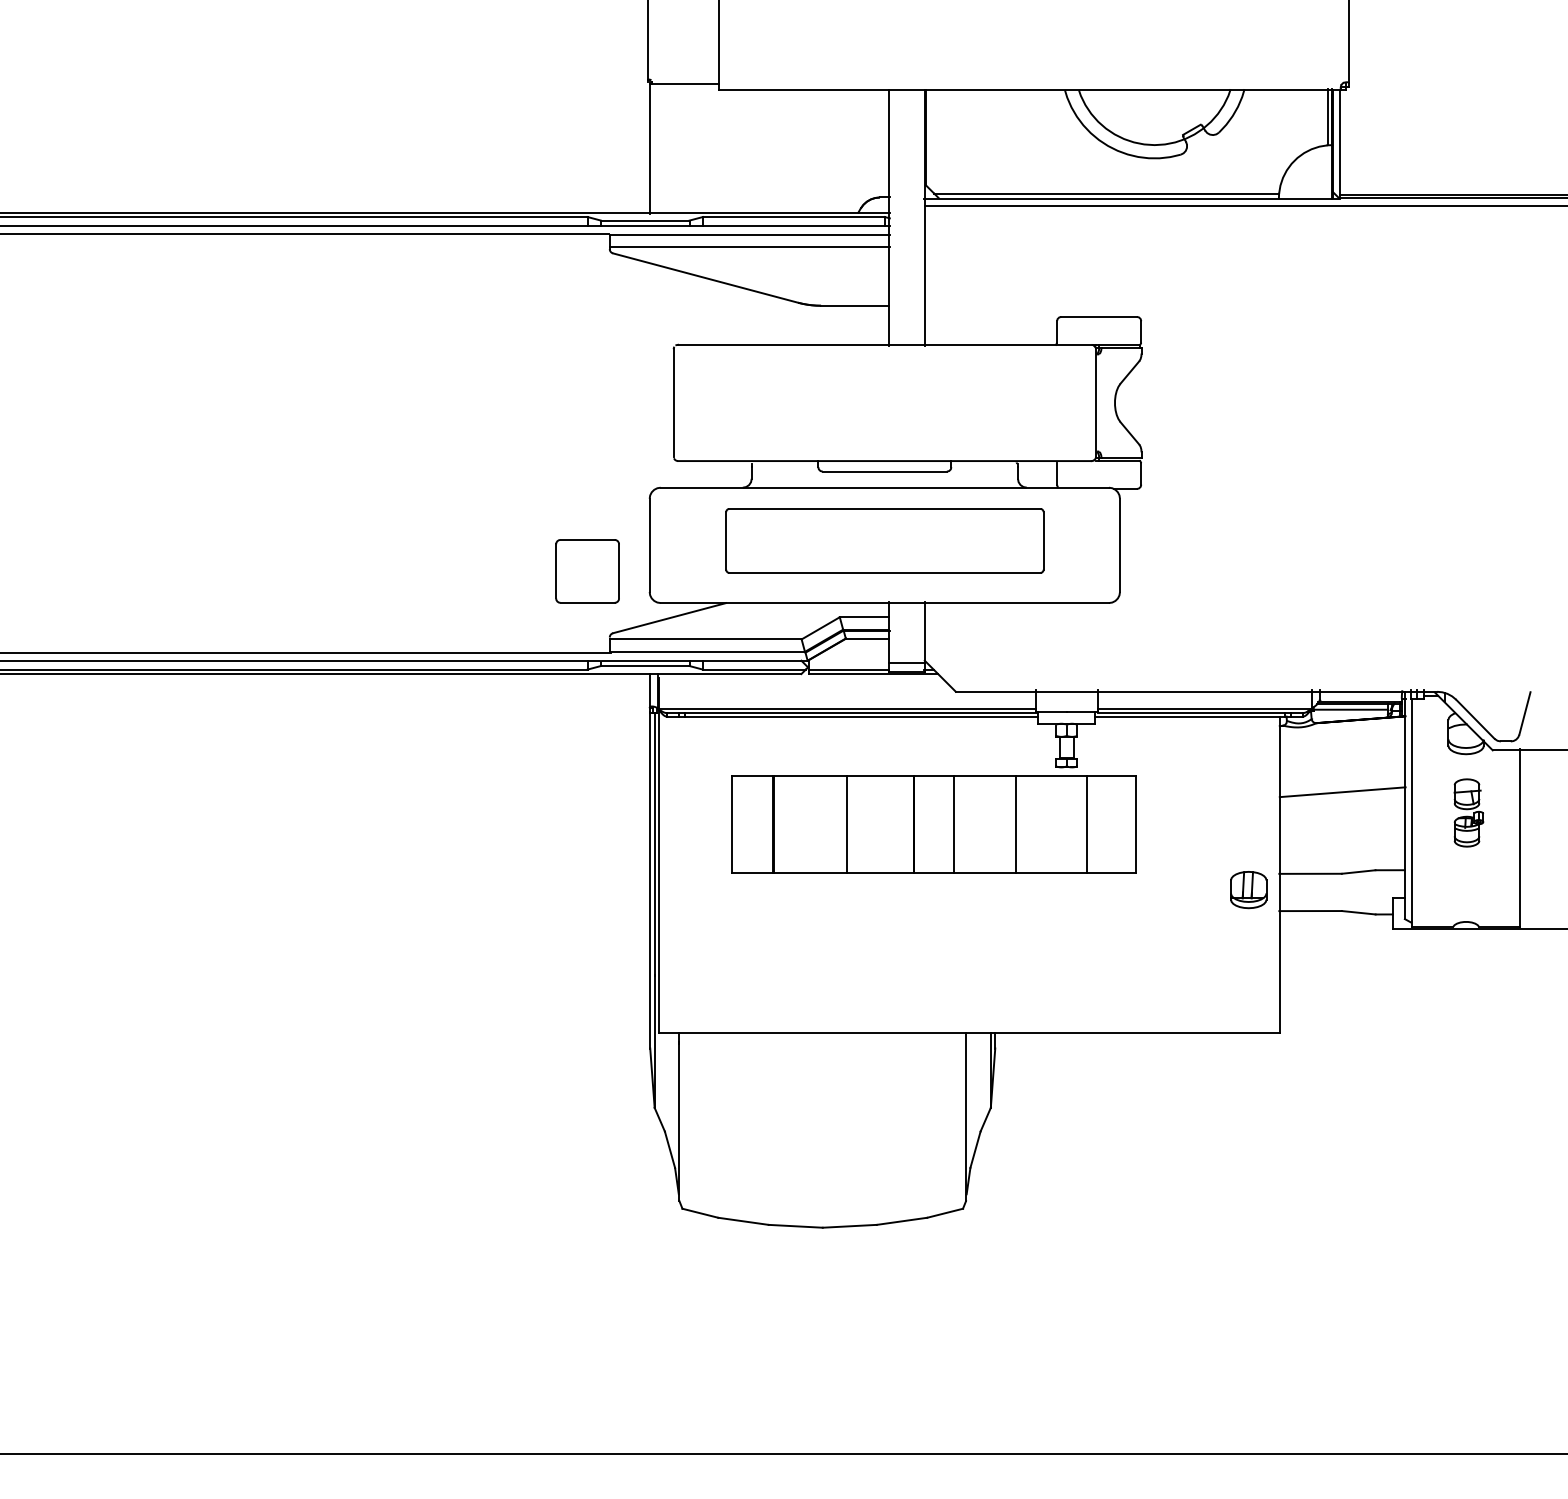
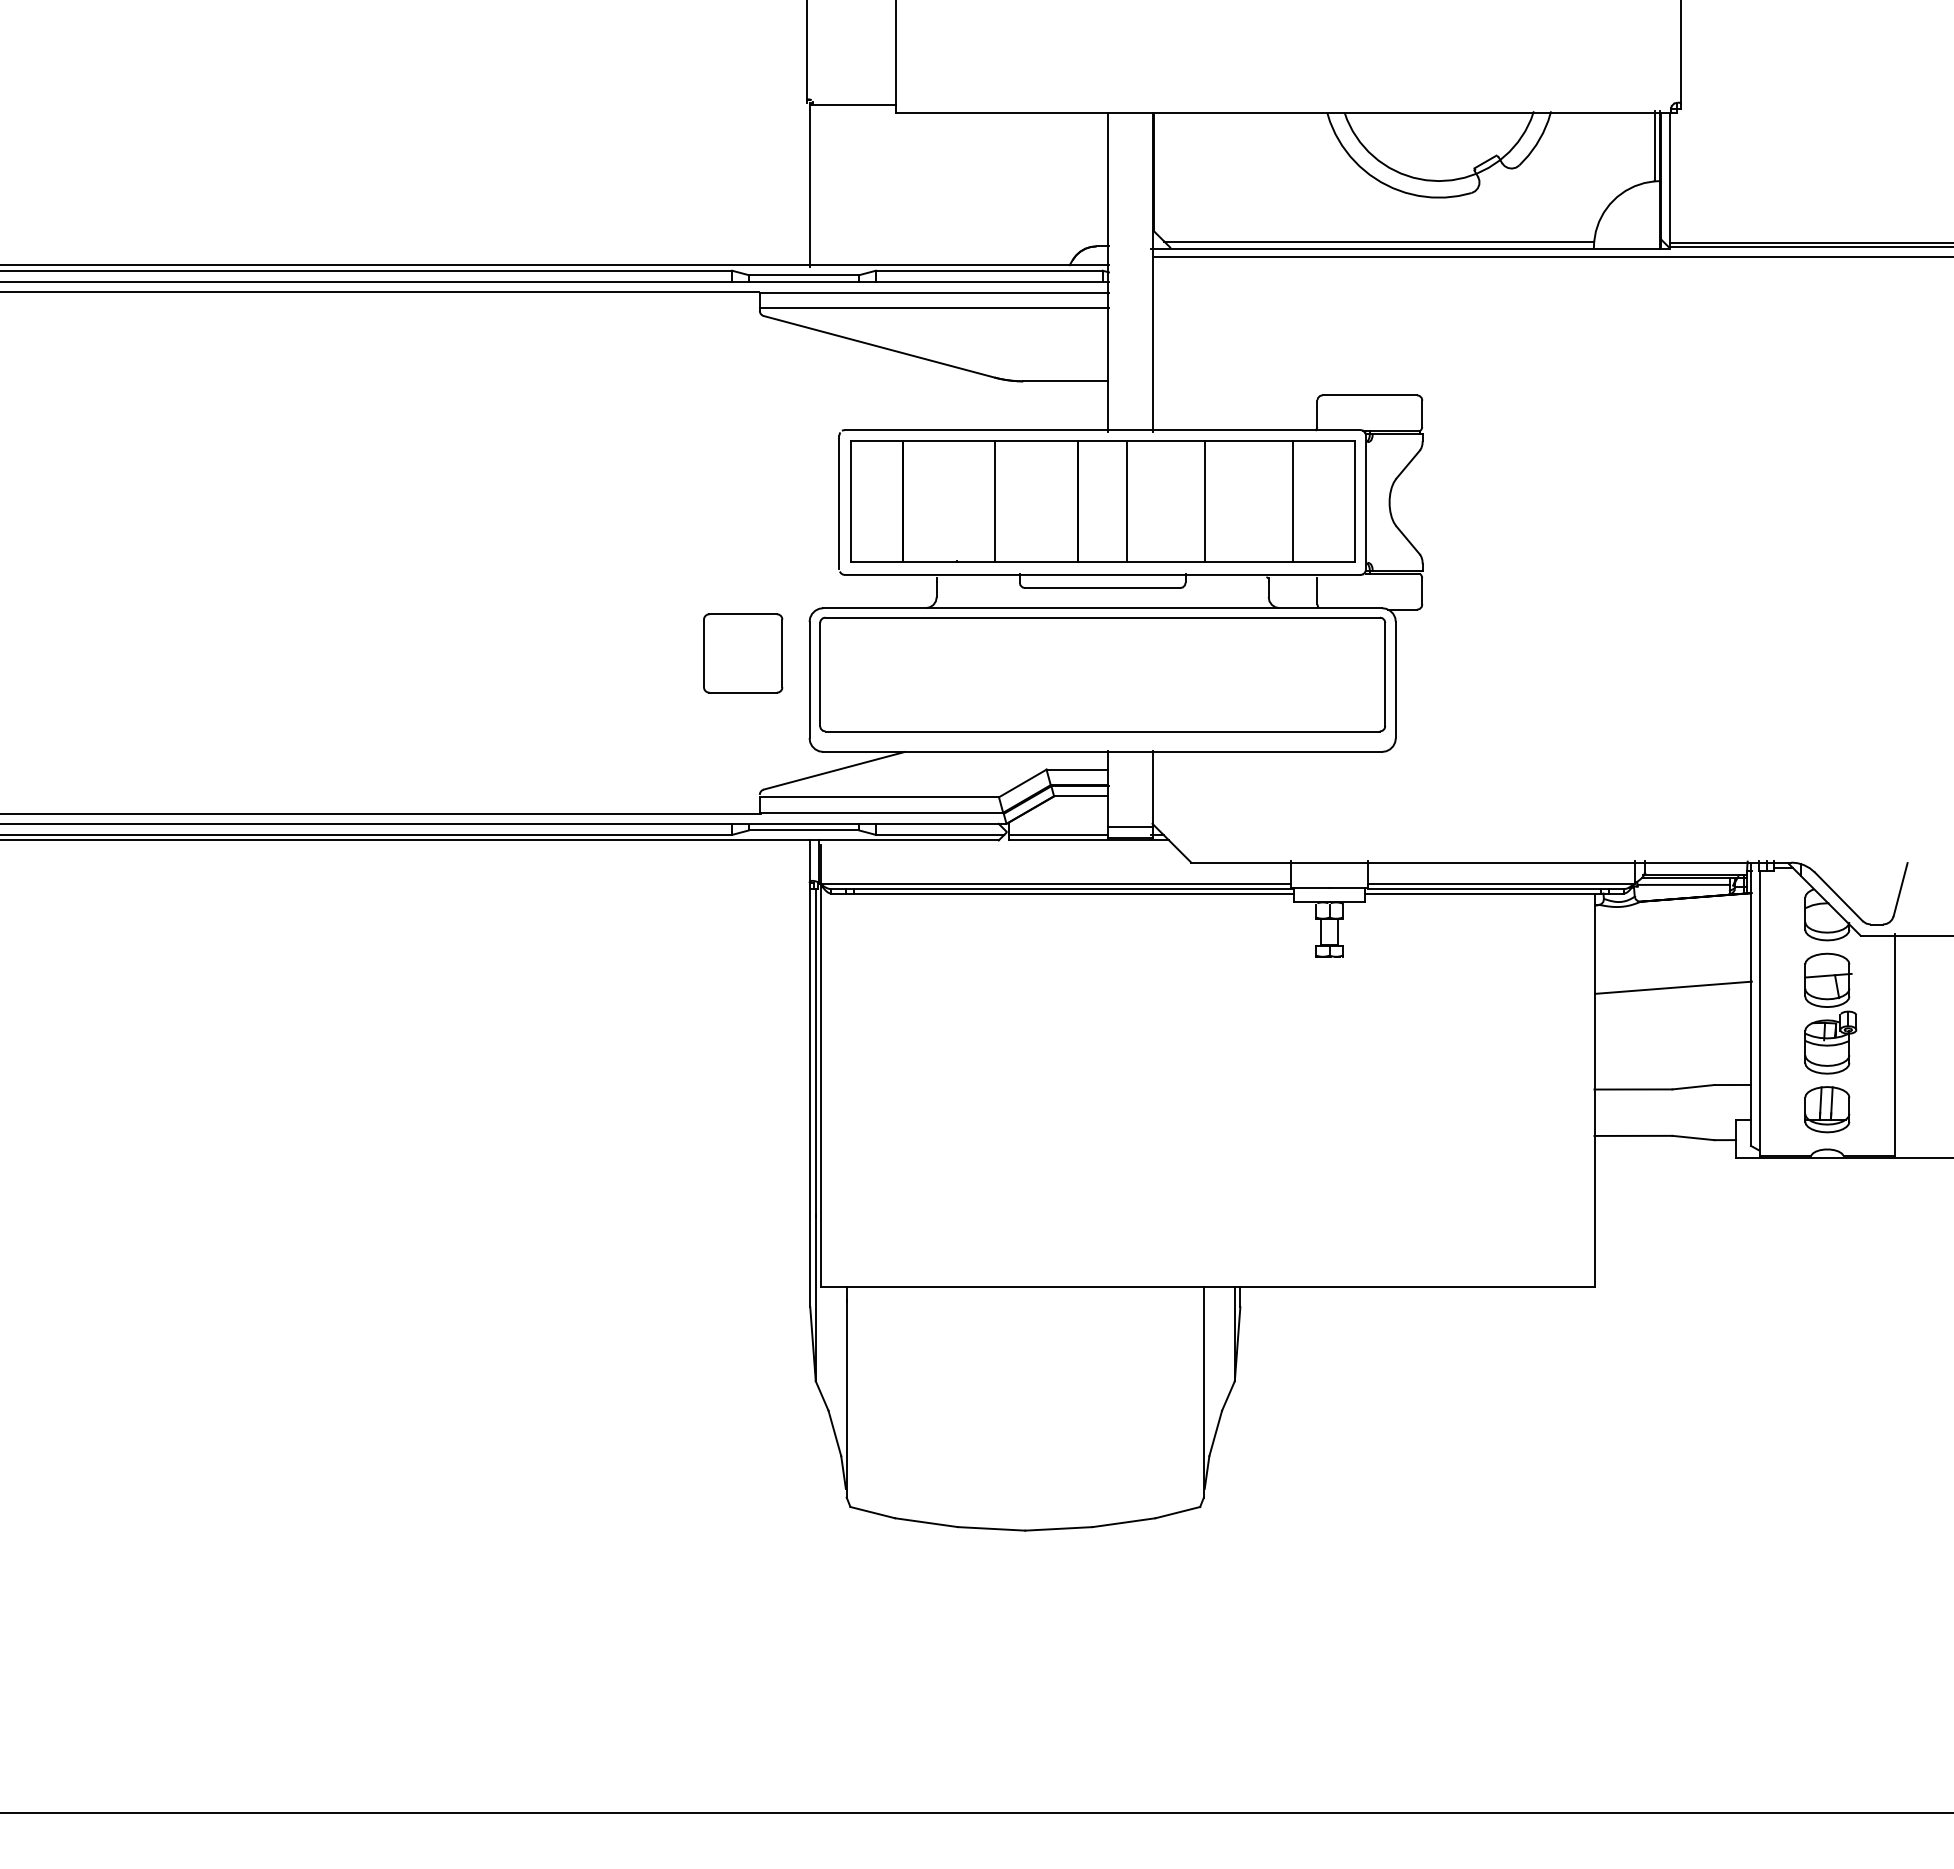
part: (884, 540) -> (1102, 674), size x1.43
part: (587, 571) -> (743, 653), moved
part: (1468, 812) -> (1830, 1013), size x1.43
part: (933, 824) -> (1102, 501), moved
part: (1248, 889) -> (1827, 1109), moved

